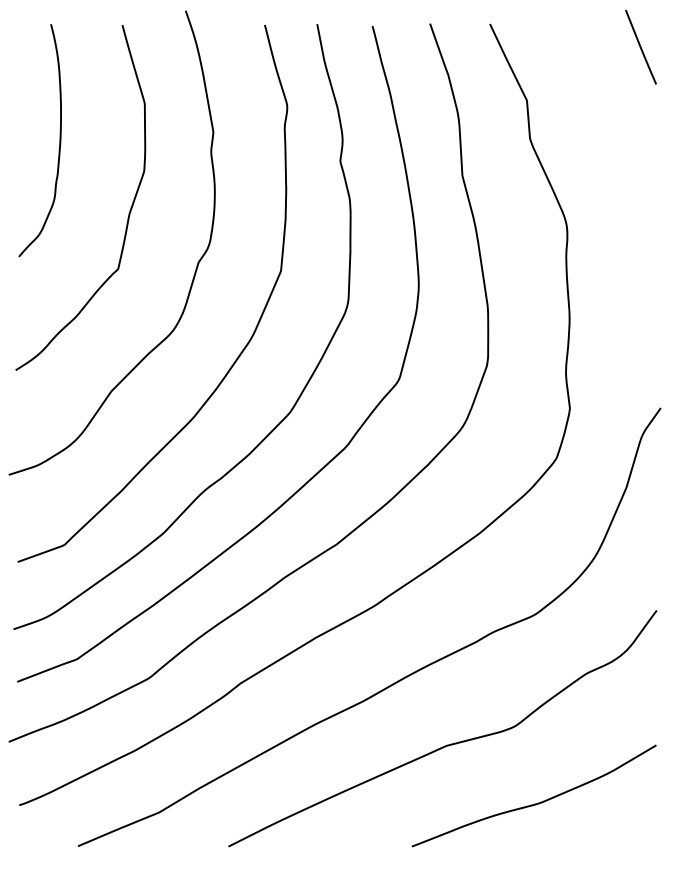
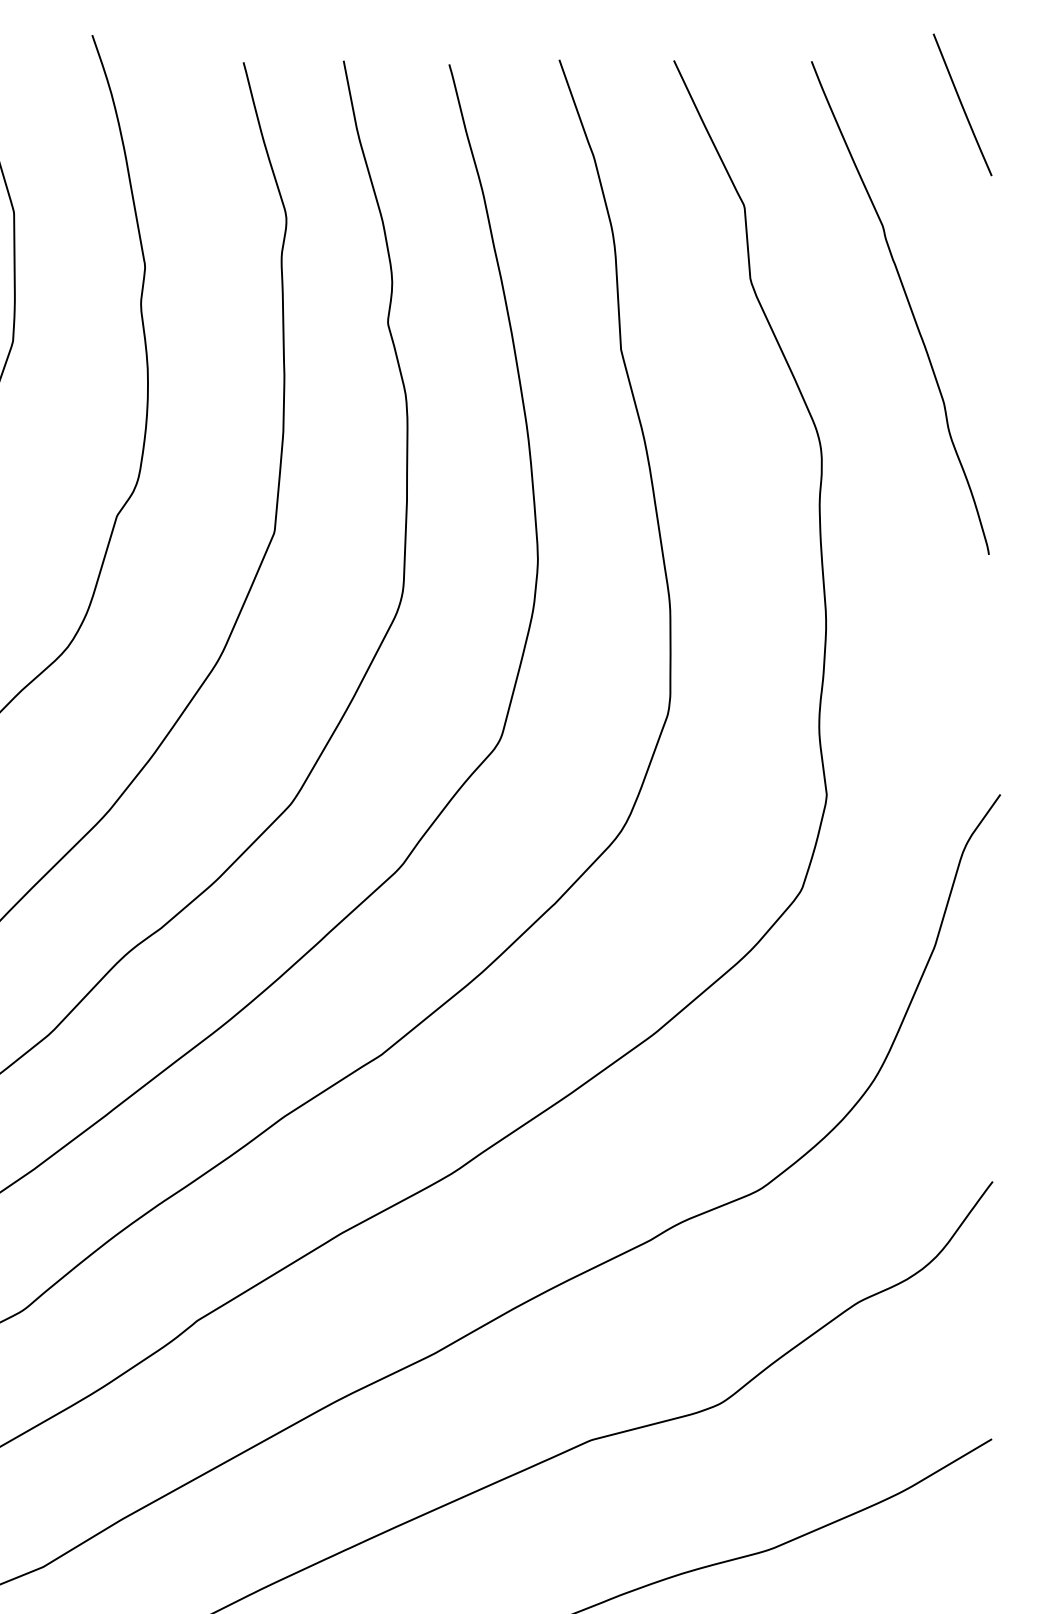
curve: (612, 153) -> (908, 307), added

